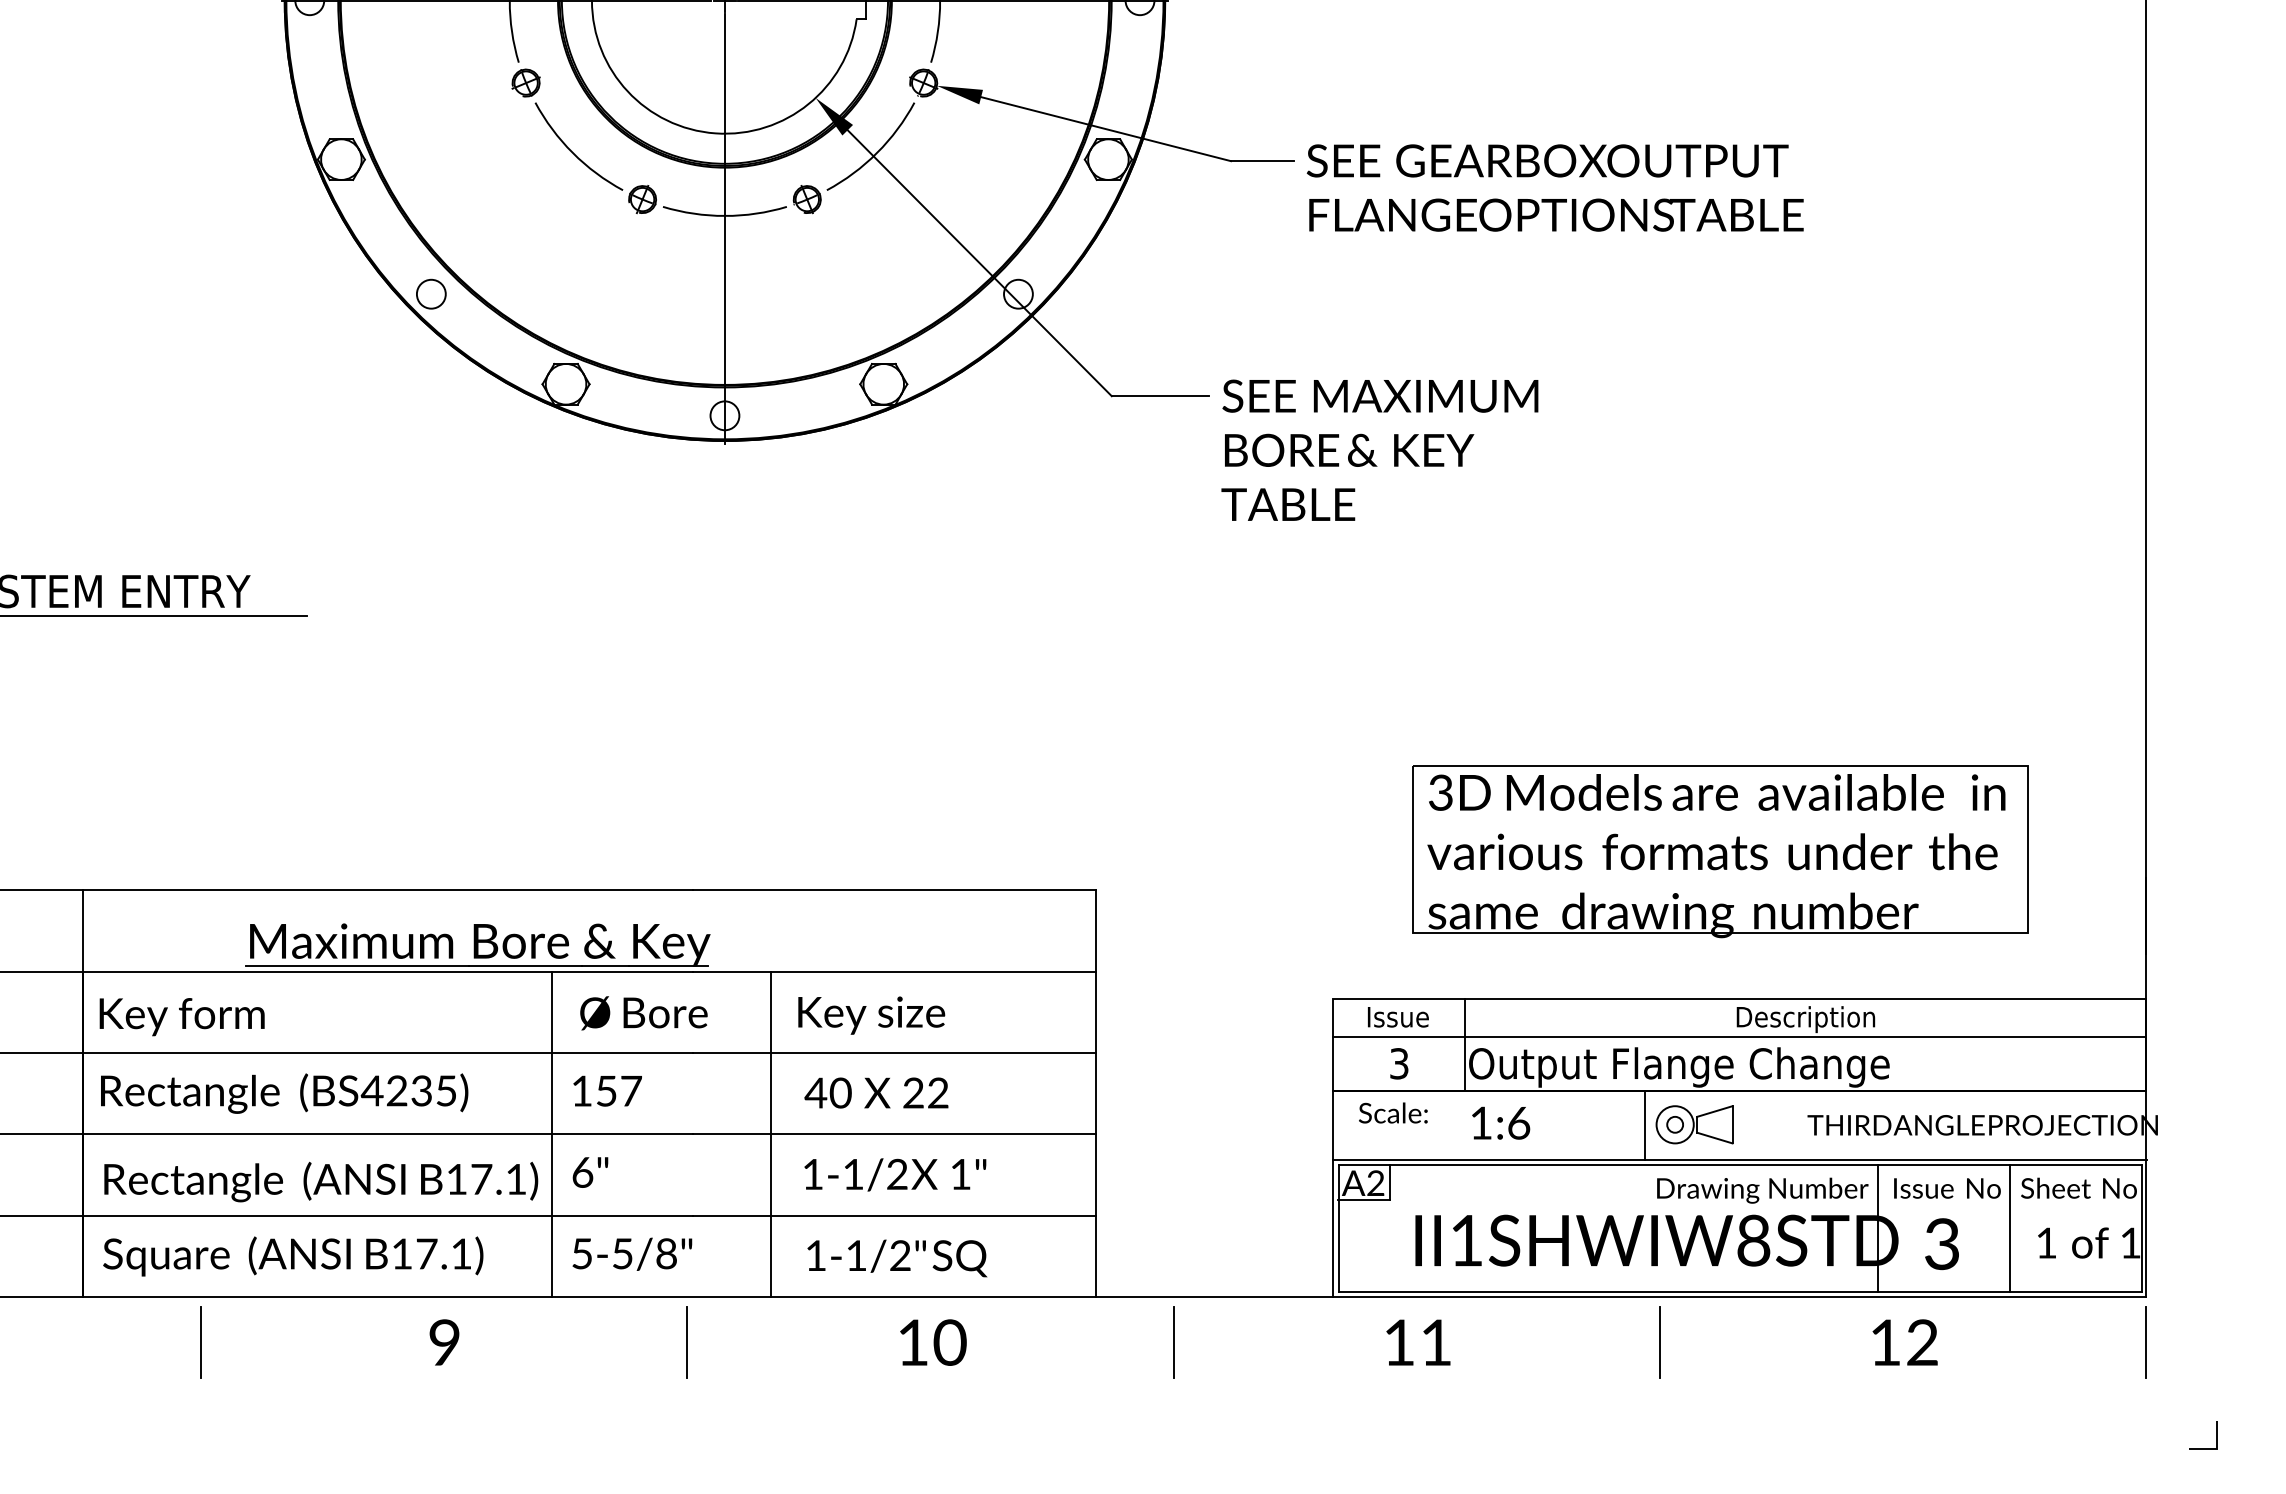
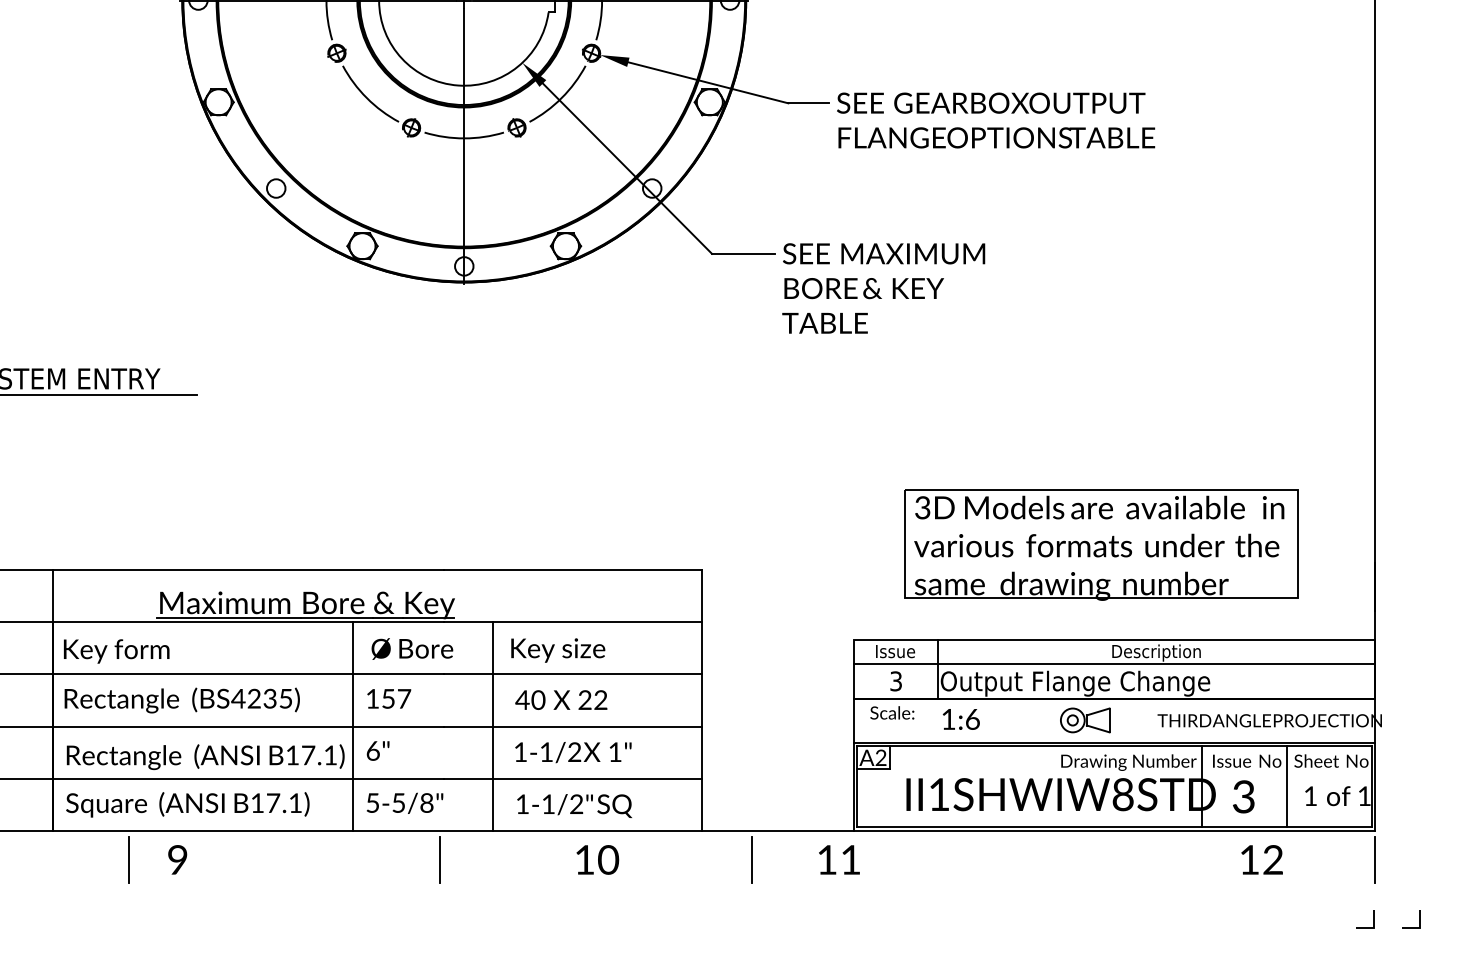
line: (1645, 1124) -> (1053, 720), removed
text: (444, 1341) -> (177, 859), moved
text: (1418, 1341) -> (839, 859), moved
line: (1660, 1341) -> (1063, 859), removed
text: (1904, 1341) -> (1261, 859), moved
line: (2144, 1435) -> (1373, 919), added

